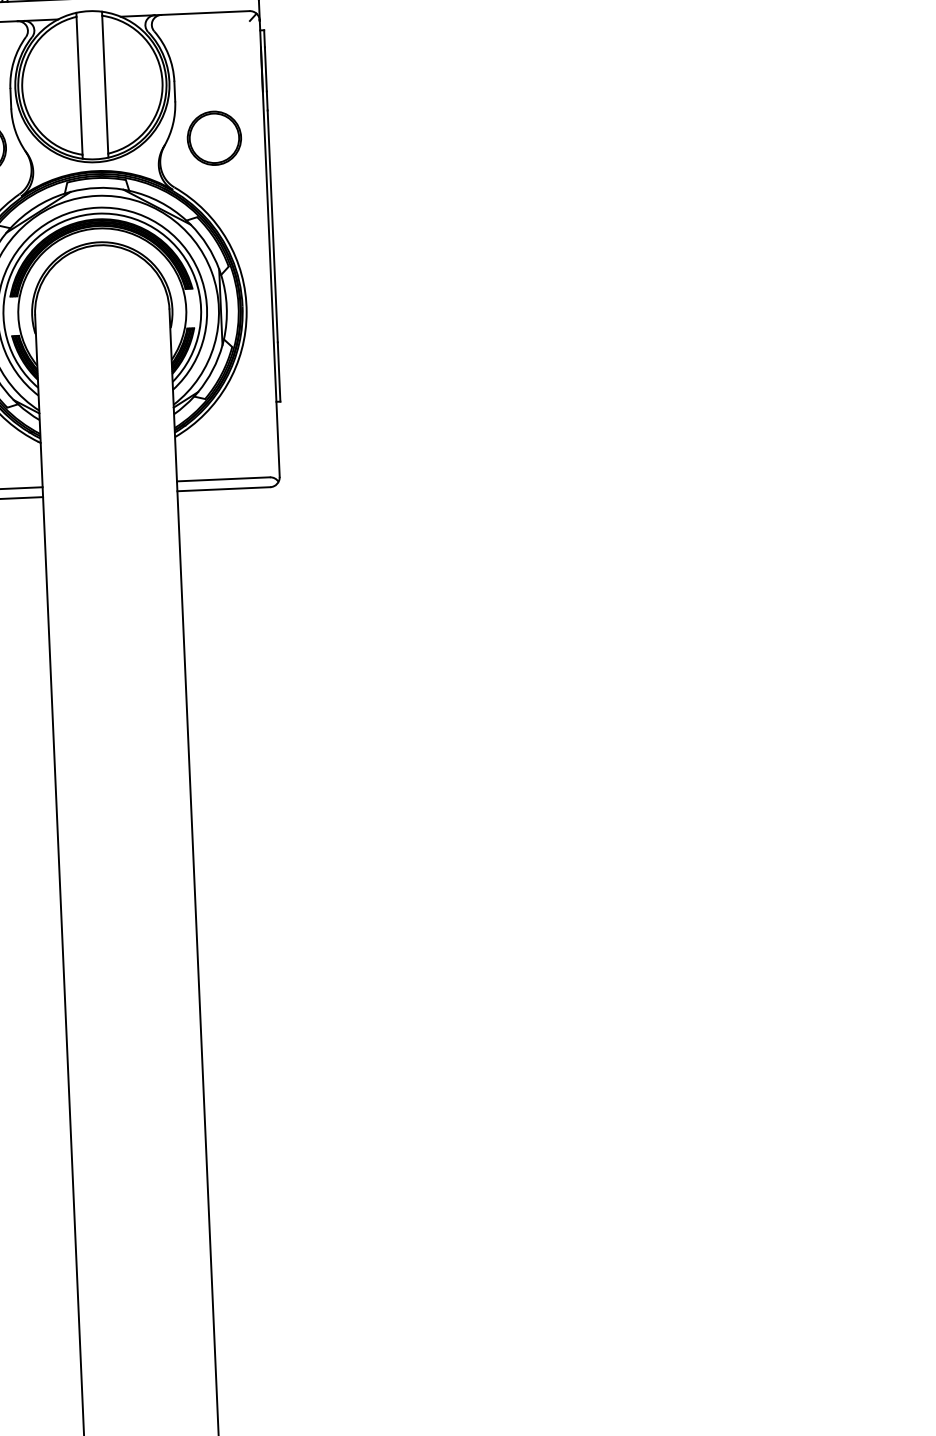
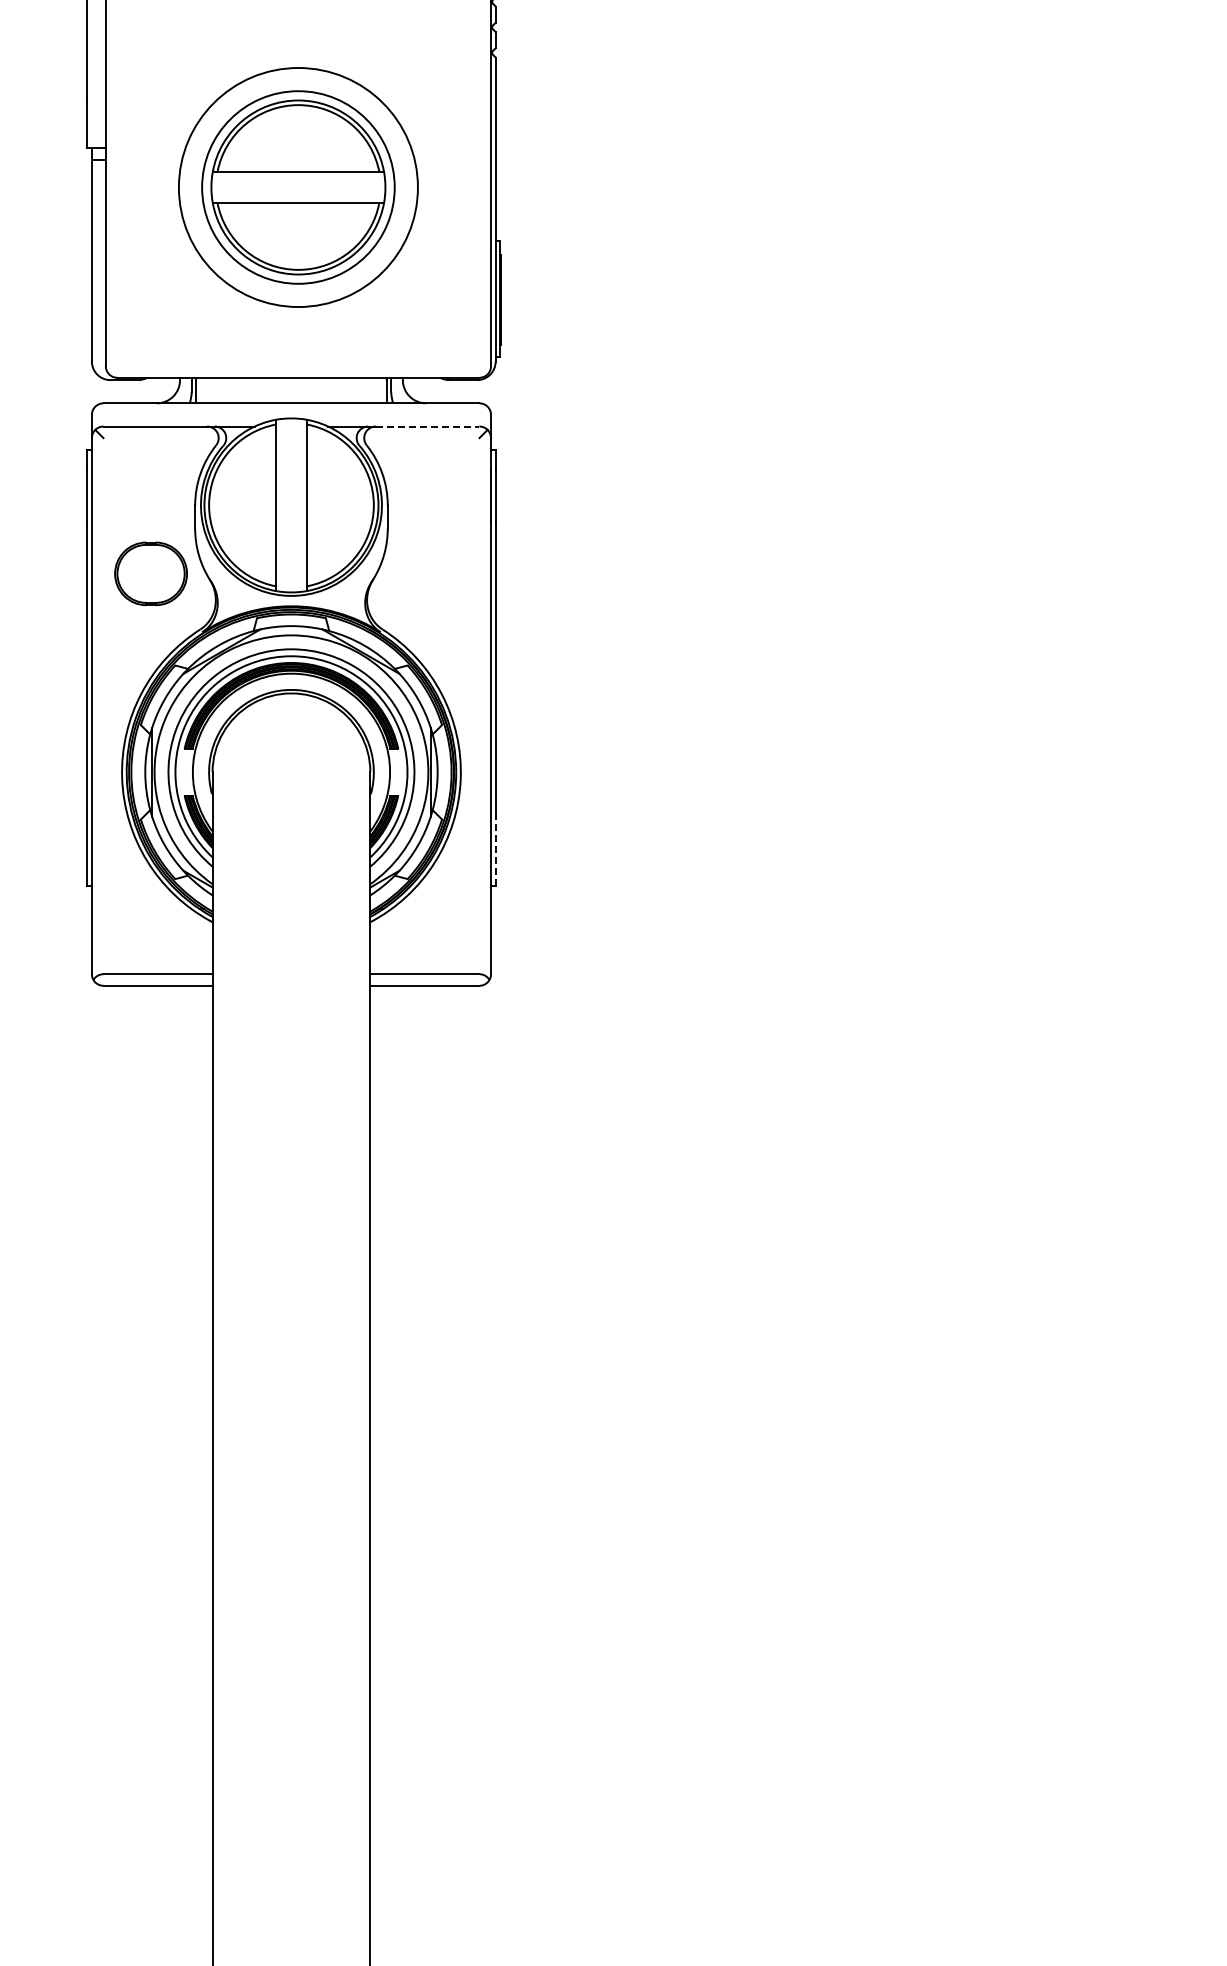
line: (205, 13) -> (427, 426), solid -> dashed
part: (214, 137) -> (431, 573), removed
line: (278, 372) -> (495, 851), solid -> dashed

